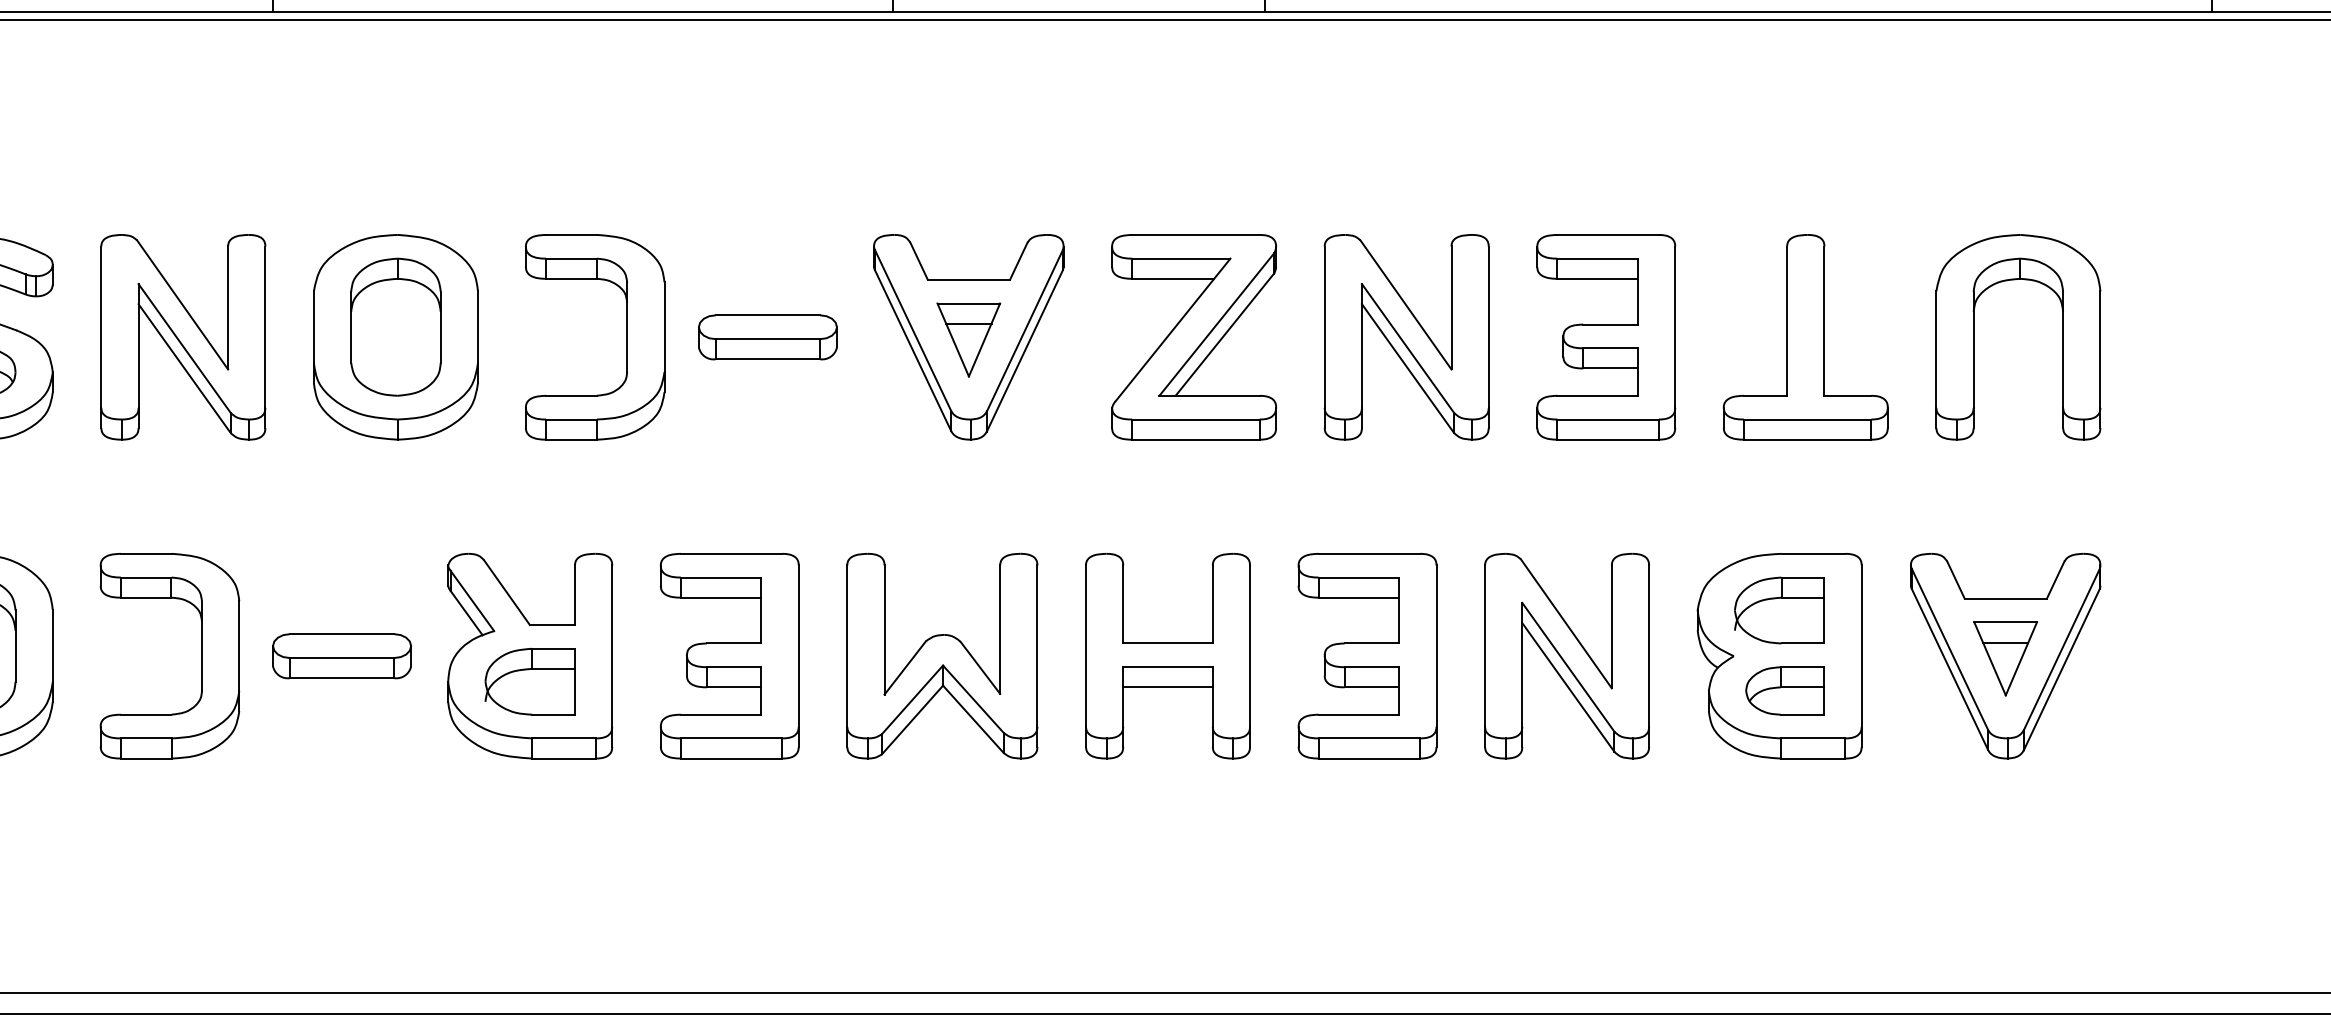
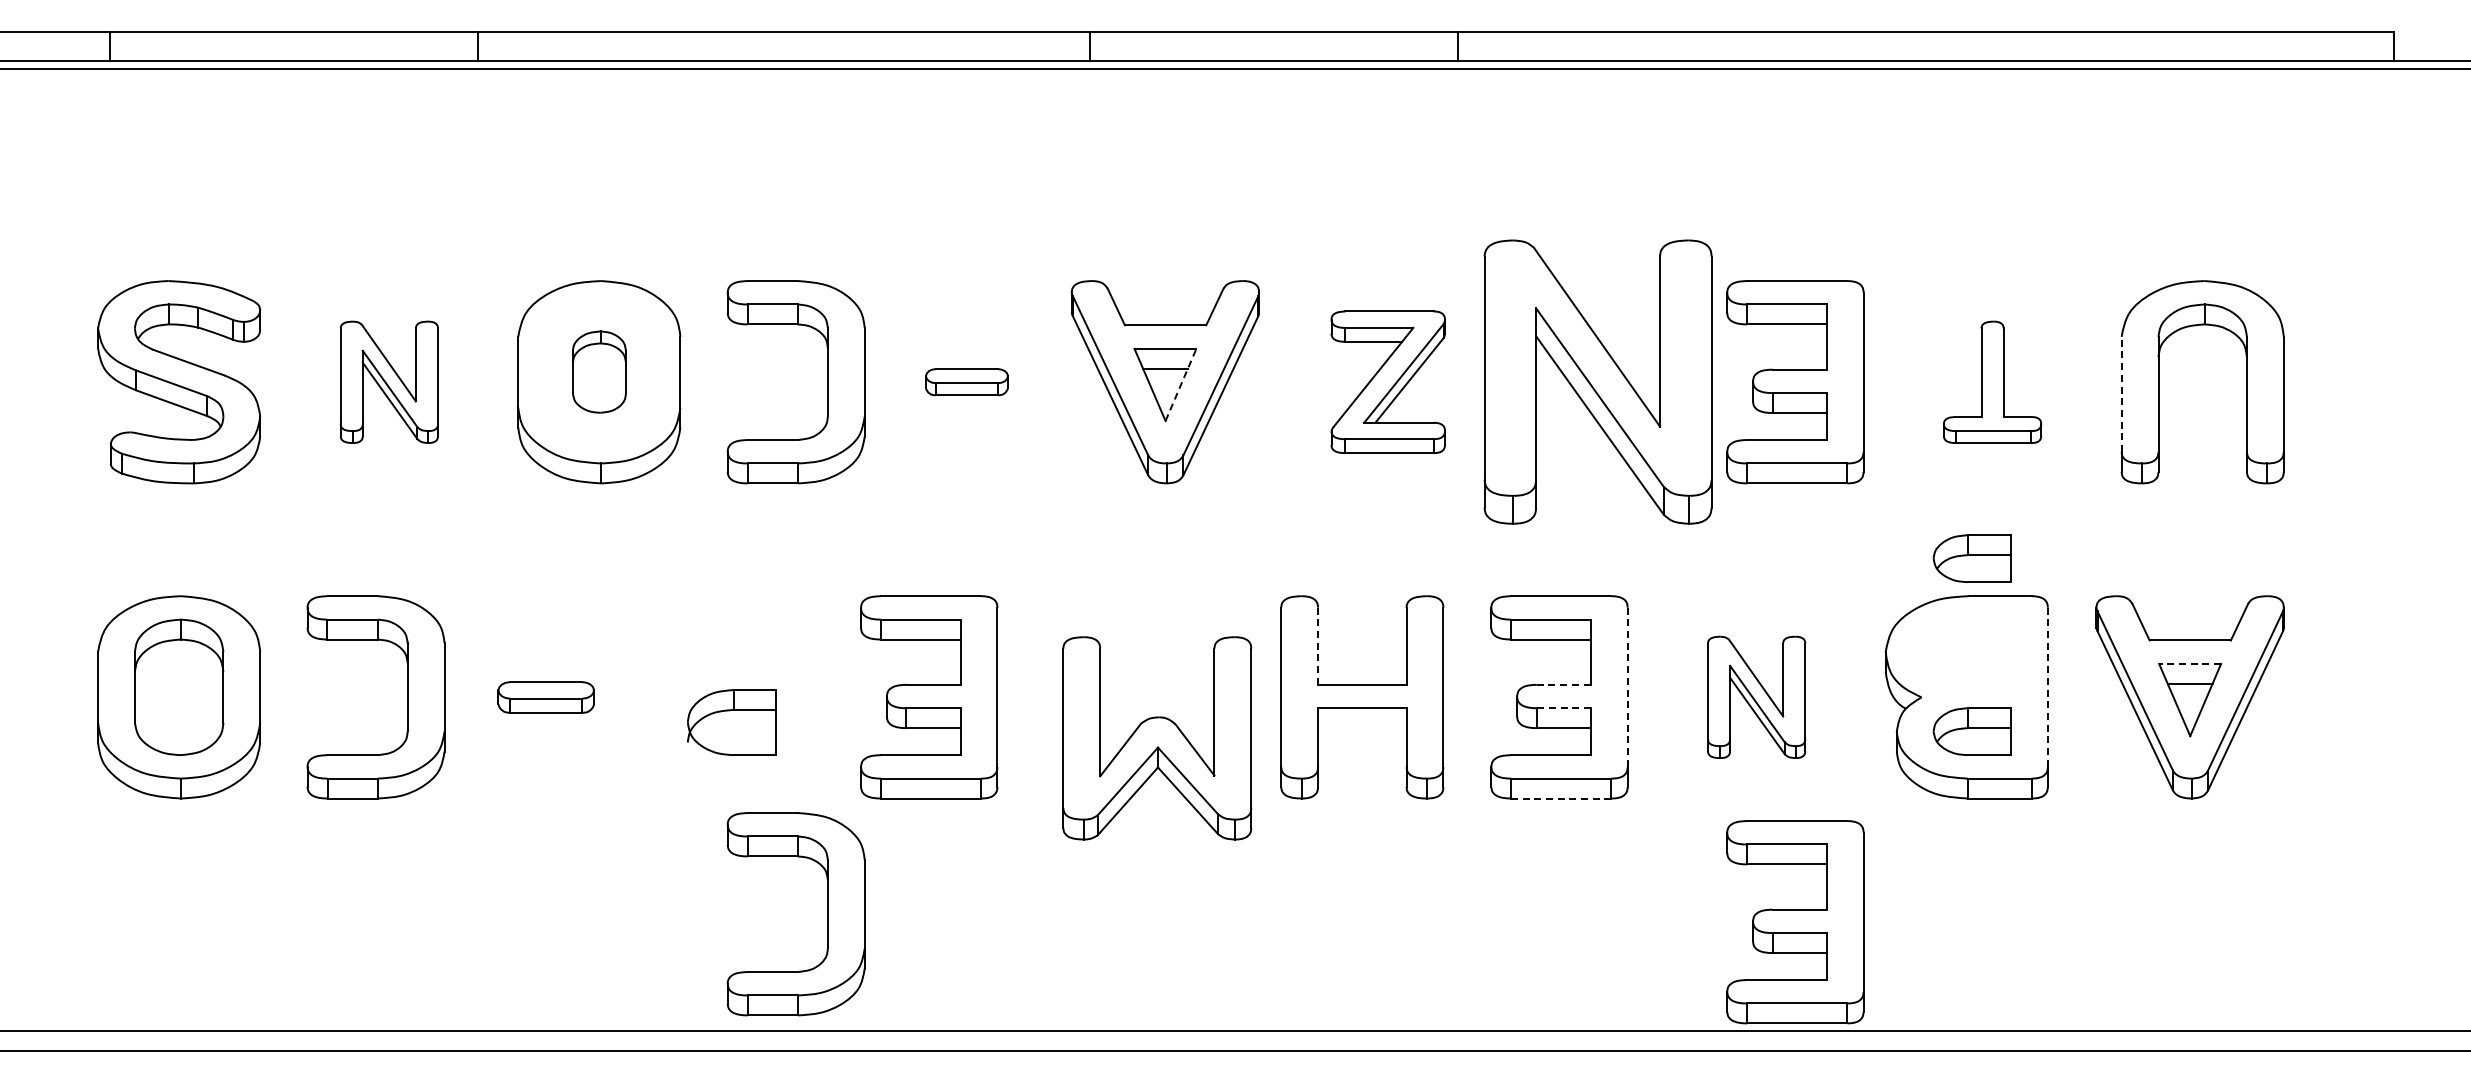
part: (396, 326) -> (599, 371), size x0.6
part: (767, 336) -> (966, 381), size x0.6
part: (183, 337) -> (389, 382), size x0.6
part: (1194, 337) -> (1388, 382), size x0.7
part: (1407, 337) -> (1598, 382), size x1.4
part: (1805, 337) -> (1992, 382), size x0.6
line: (985, 339) -> (1181, 384), solid -> dashed
line: (1936, 349) -> (2121, 394), solid -> dashed
part: (1784, 515) -> (1971, 558), added
line: (1123, 604) -> (1318, 646), solid -> dashed
part: (1779, 609) -> (1966, 651), removed
line: (2006, 621) -> (2190, 663), solid -> dashed
line: (1372, 643) -> (1564, 684), solid -> dashed
line: (1436, 646) -> (1627, 687), solid -> dashed
line: (1861, 646) -> (2047, 687), solid -> dashed
part: (342, 656) -> (546, 697), size x0.7
part: (529, 656) -> (731, 697), removed
part: (942, 656) -> (1157, 738), moved
part: (1566, 656) -> (1756, 697), size x0.6
line: (1371, 667) -> (1563, 708), solid -> dashed
line: (1168, 687) -> (1362, 728), removed
line: (1368, 758) -> (1560, 798), solid -> dashed
part: (626, 875) -> (827, 914), added
part: (1606, 884) -> (1795, 922), added

